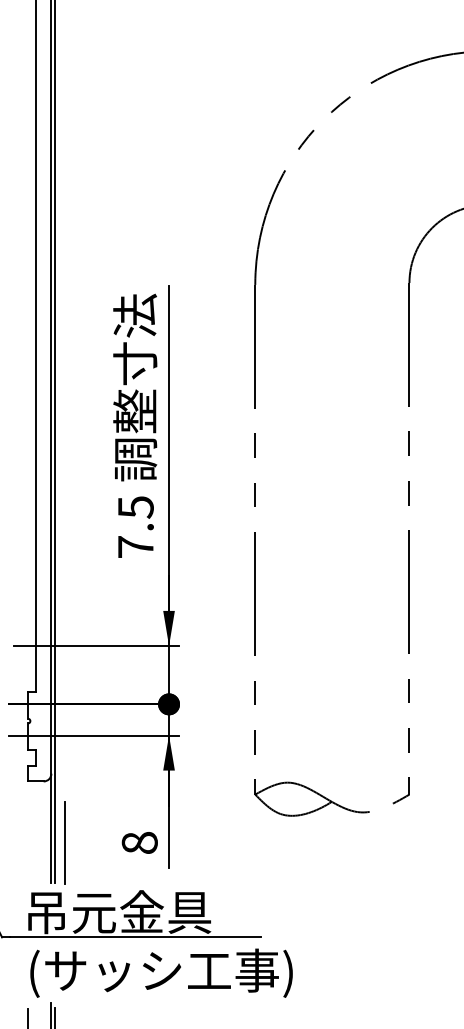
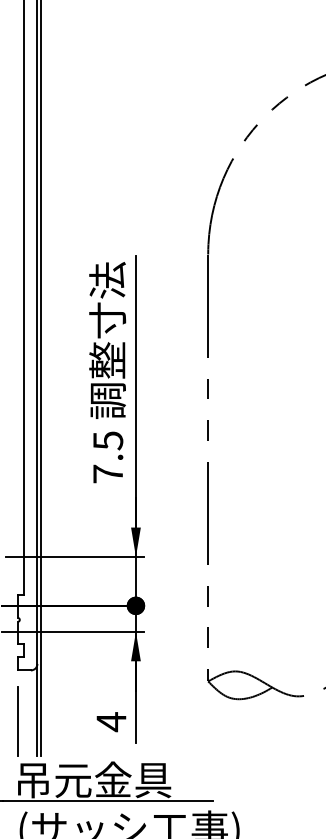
line: (64, 842) -> (17, 721), moved
text: (139, 843) -> (111, 722), 8 -> 4

